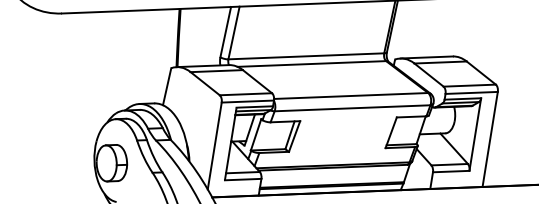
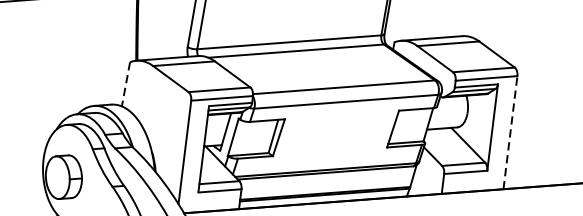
line: (167, 86) -> (126, 84), solid -> dashed
line: (490, 138) -> (510, 131), solid -> dashed

